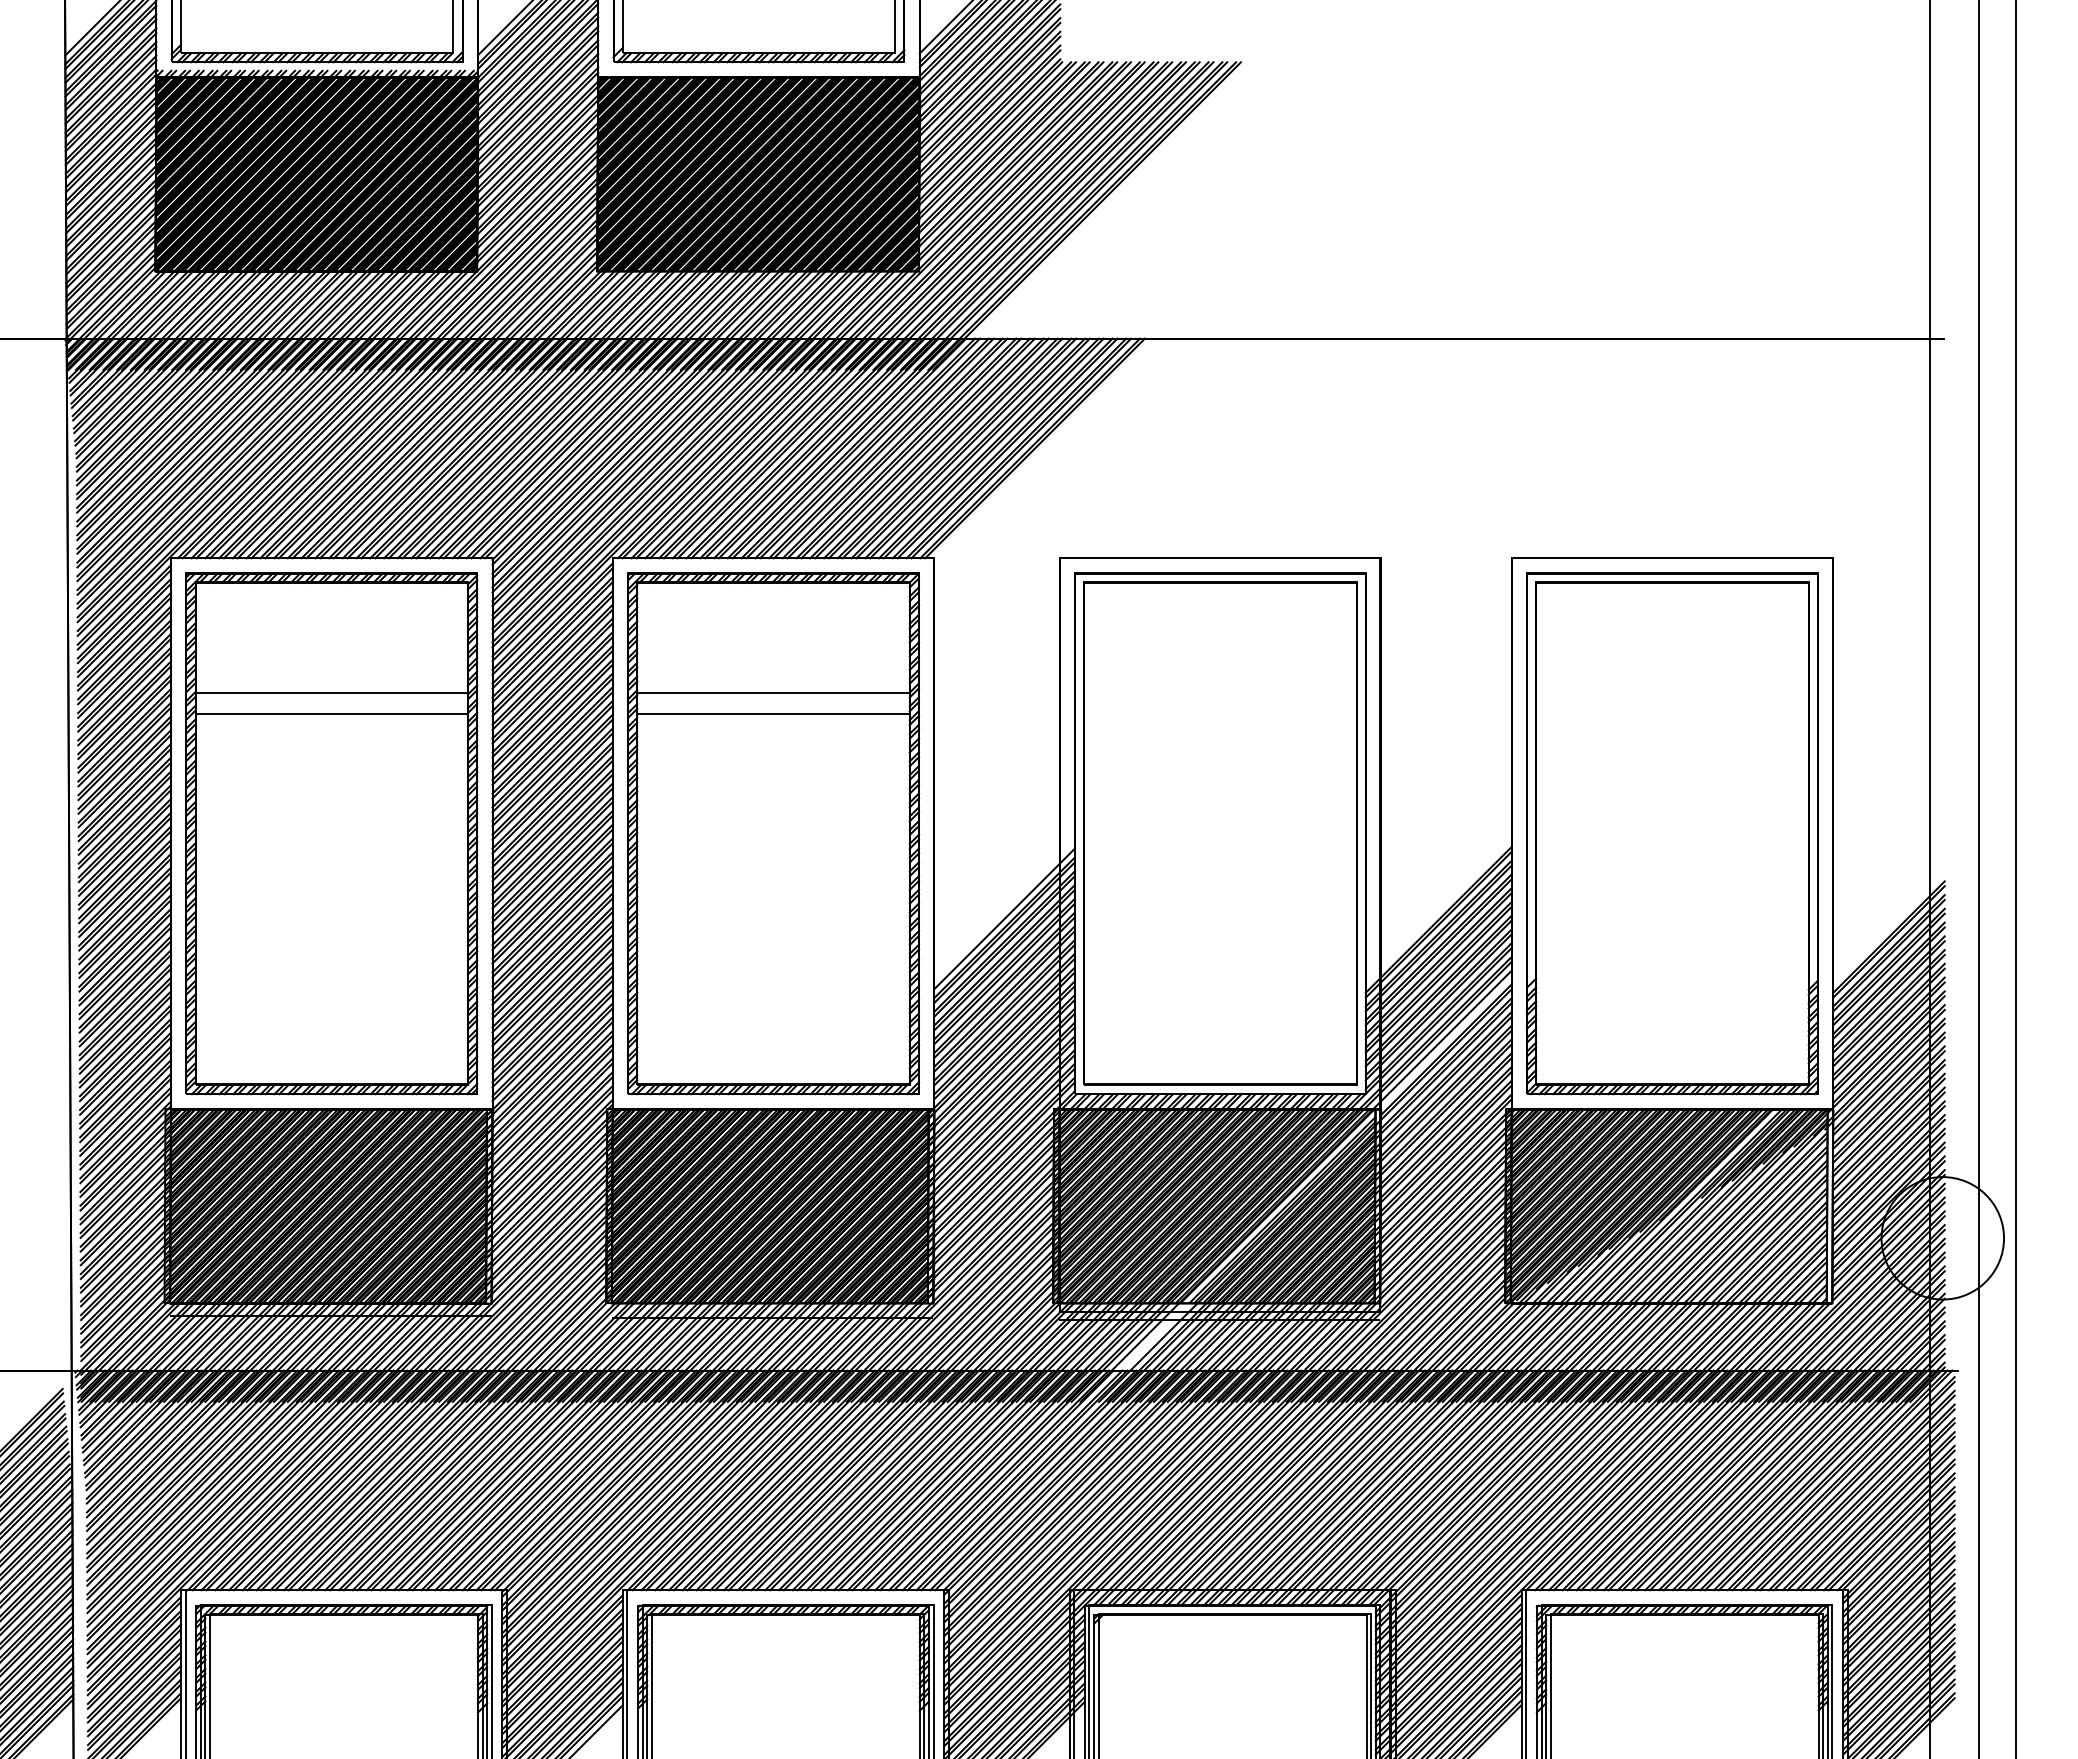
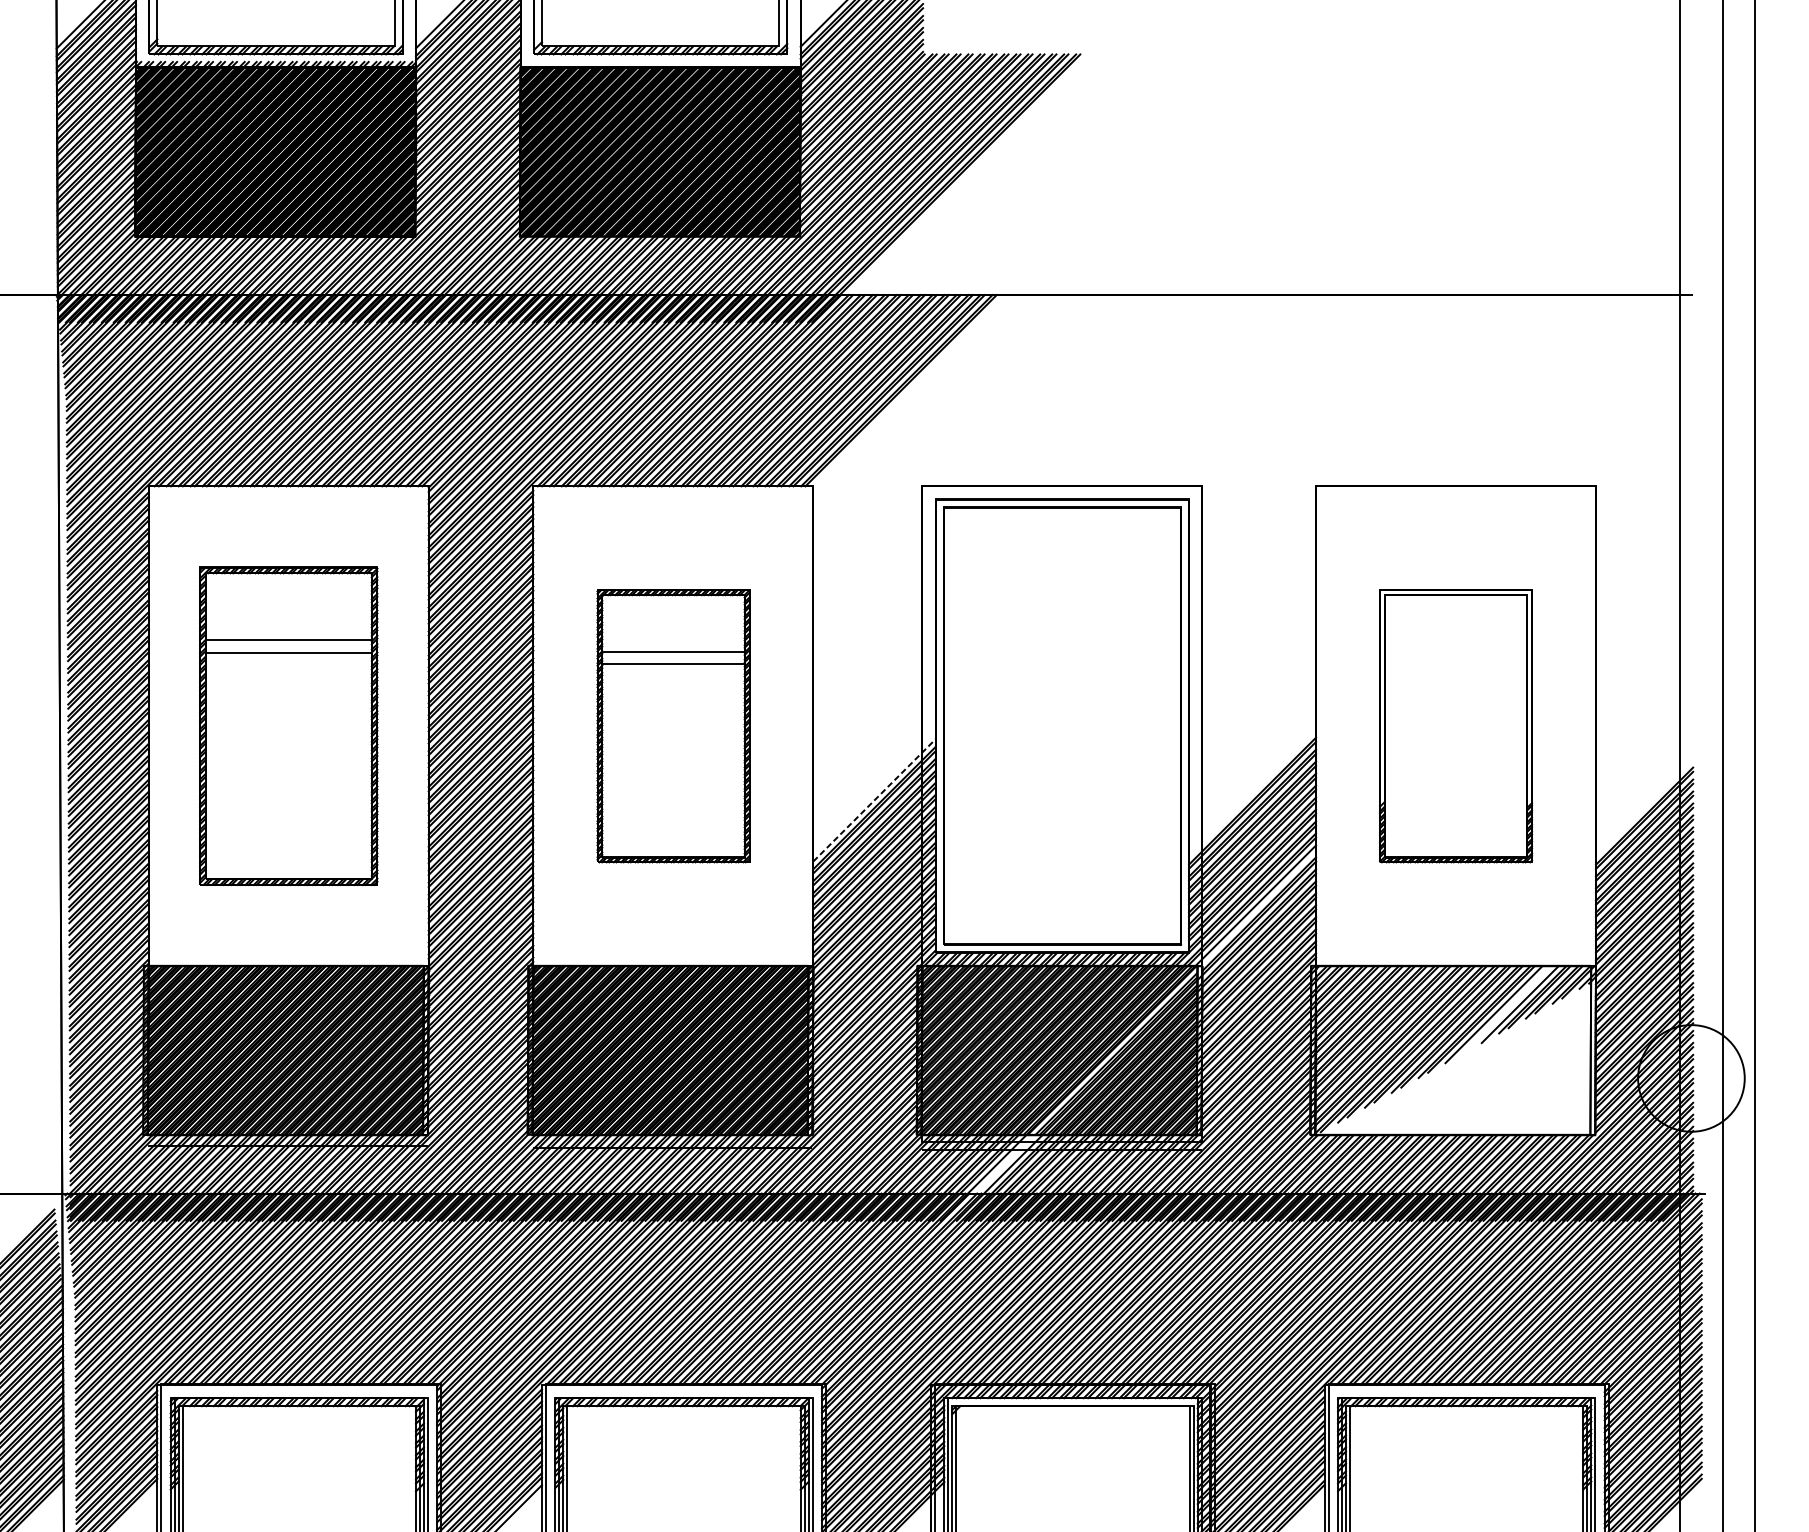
part: (331, 833) -> (288, 725), size x0.7
part: (773, 833) -> (673, 725), size x0.6
part: (1672, 833) -> (1456, 725), size x0.6
line: (1004, 918) -> (874, 799), solid -> dashed
hatch: (1666, 1205) -> (1450, 1049), removed

